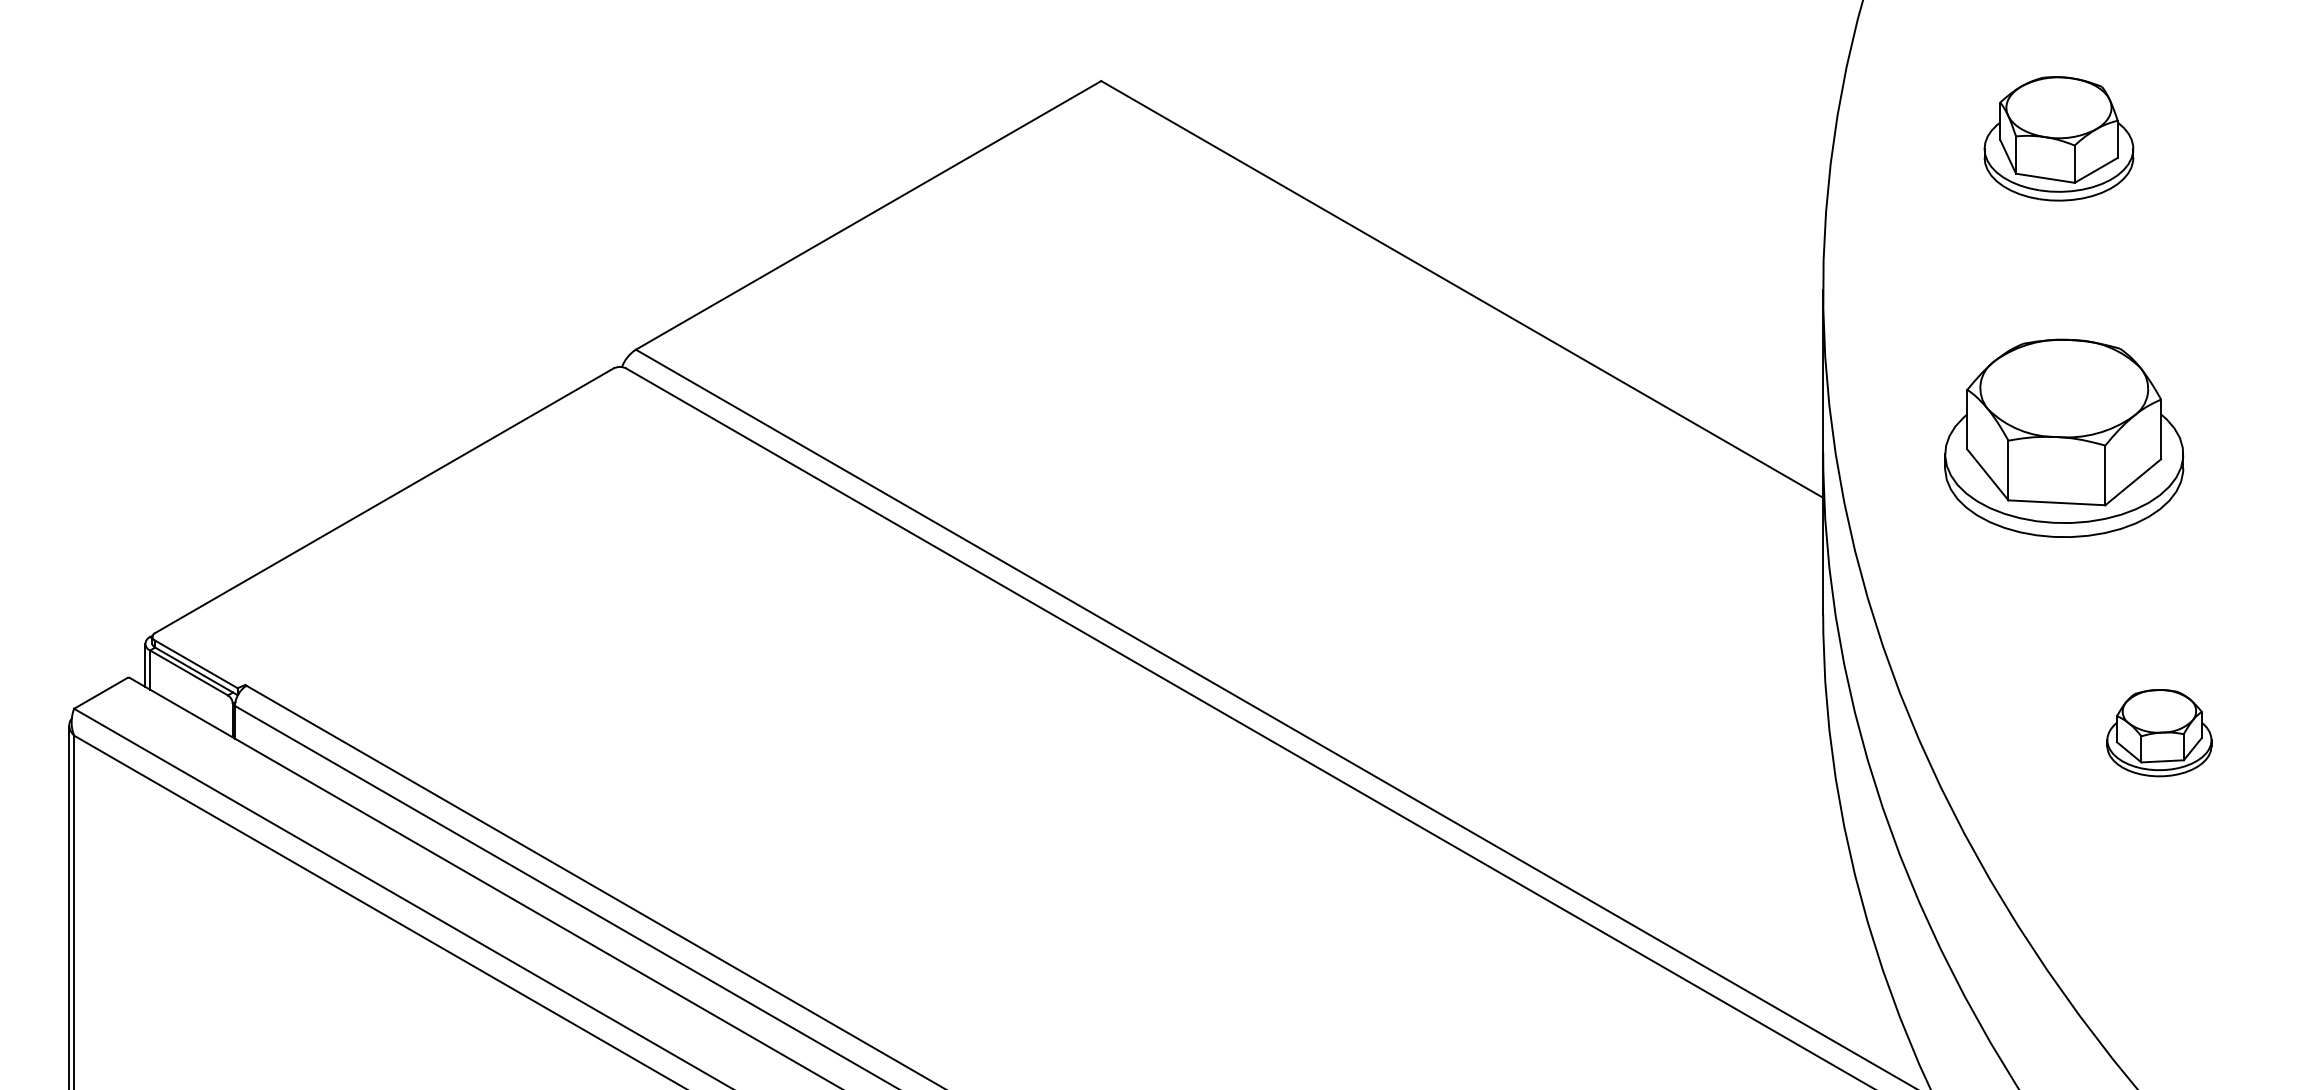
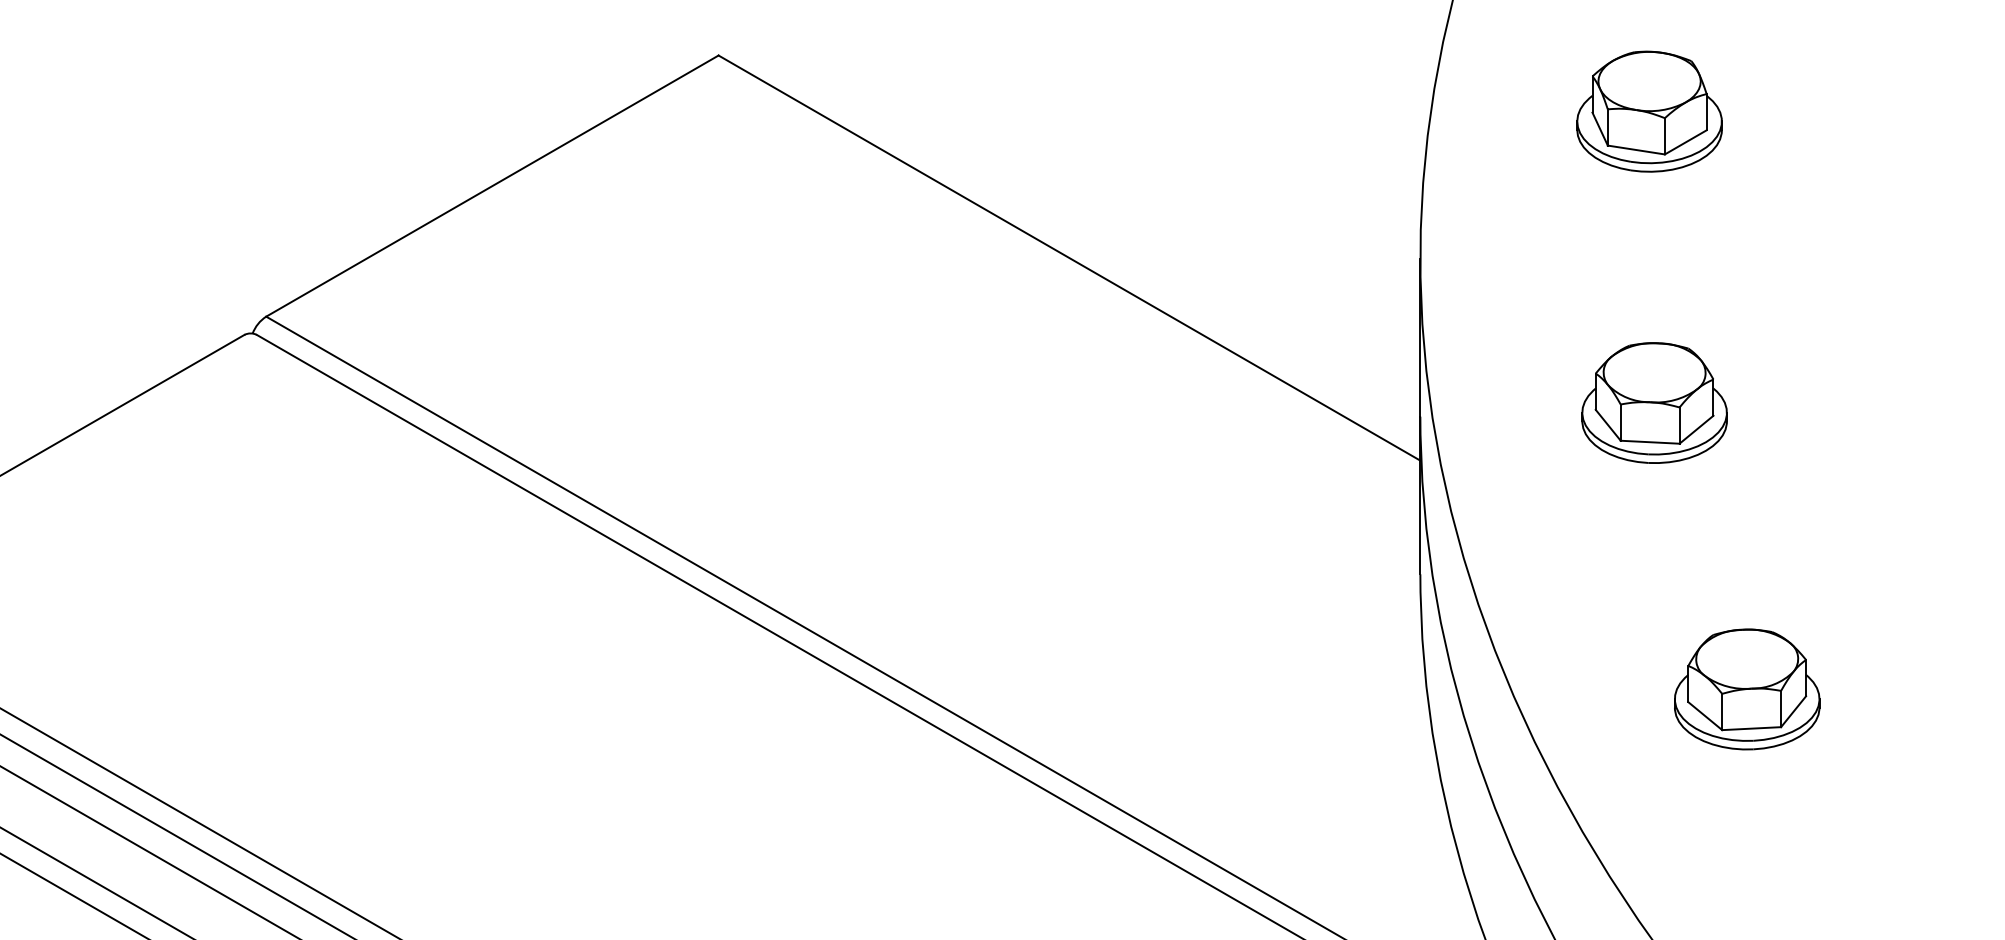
part: (2063, 438) -> (1653, 402), size x0.62
part: (2159, 732) -> (1747, 688), size x1.43

